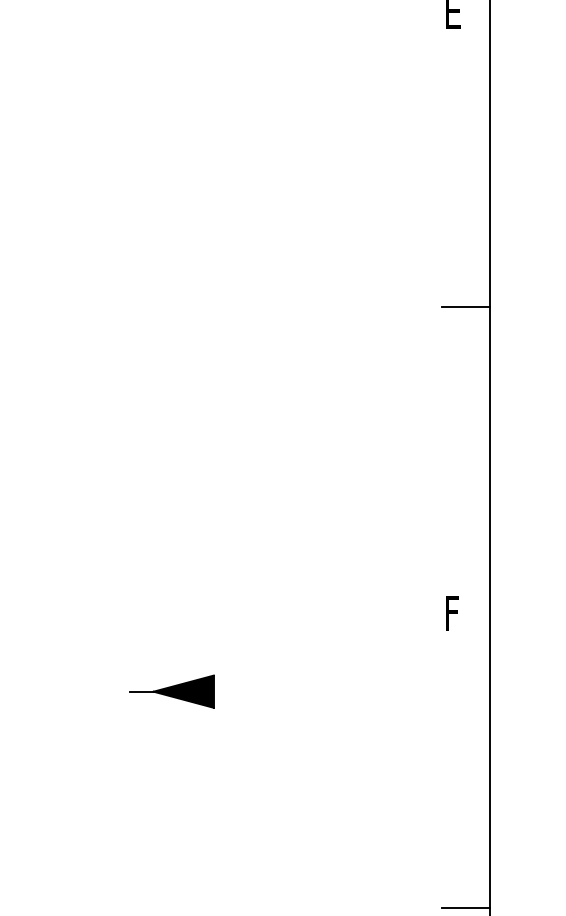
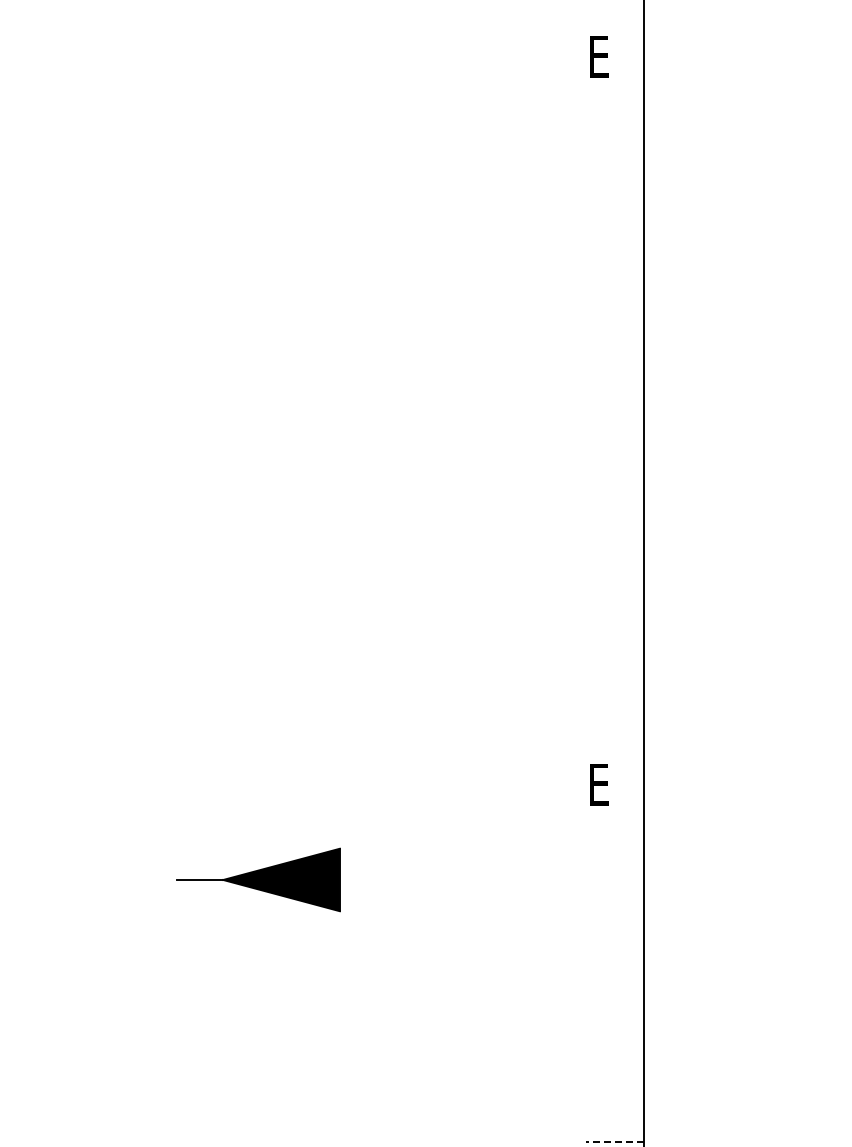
line: (466, 307) -> (615, 414), removed
text: (455, 612) -> (601, 784), F -> E
part: (171, 691) -> (258, 879), size x1.6
line: (465, 908) -> (614, 1142), solid -> dashed

